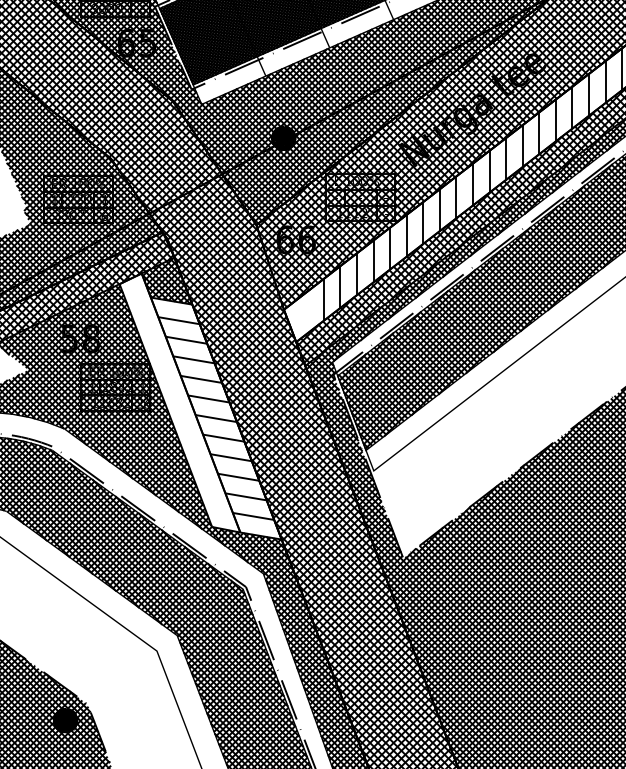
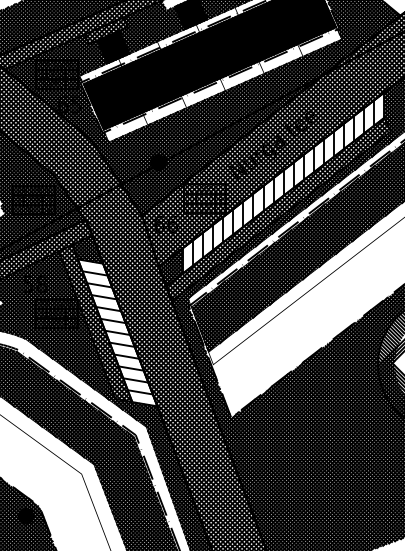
hatch: (303, 310) -> (170, 267), added
hatch: (179, 403) -> (95, 323), added

